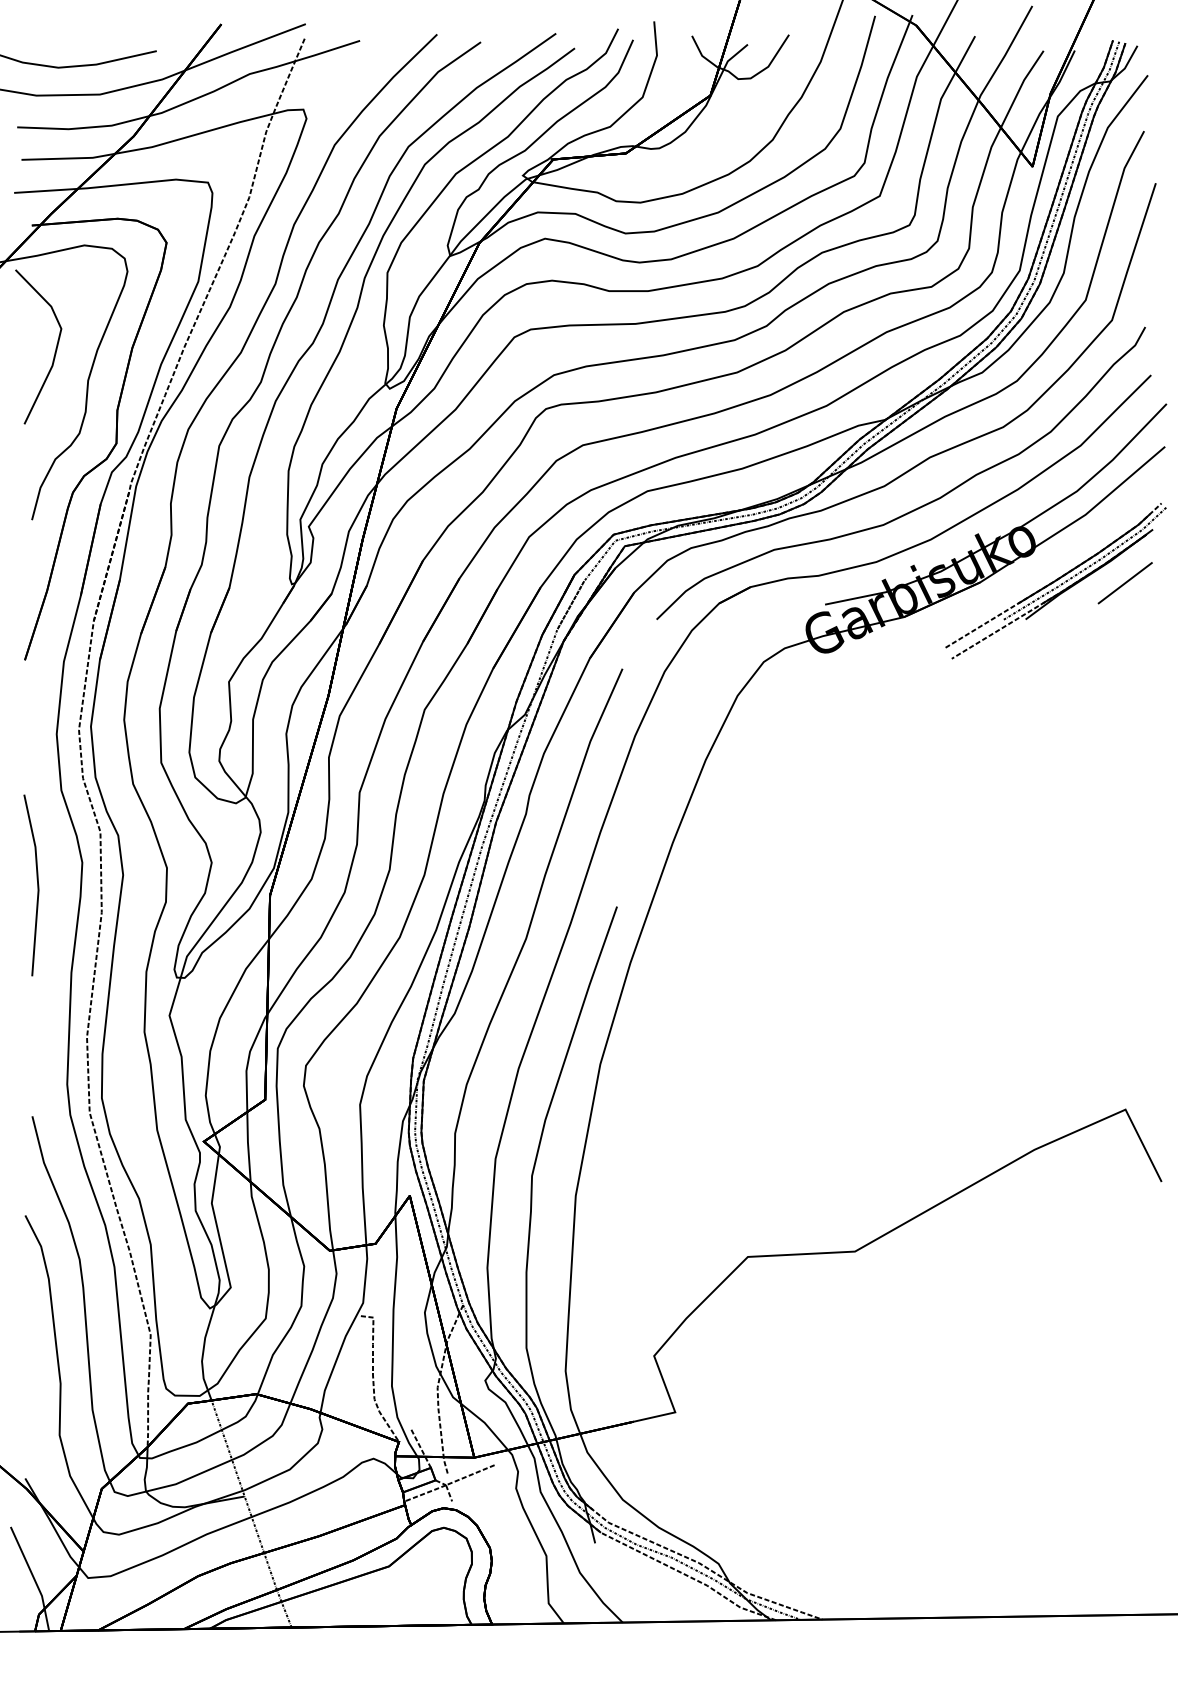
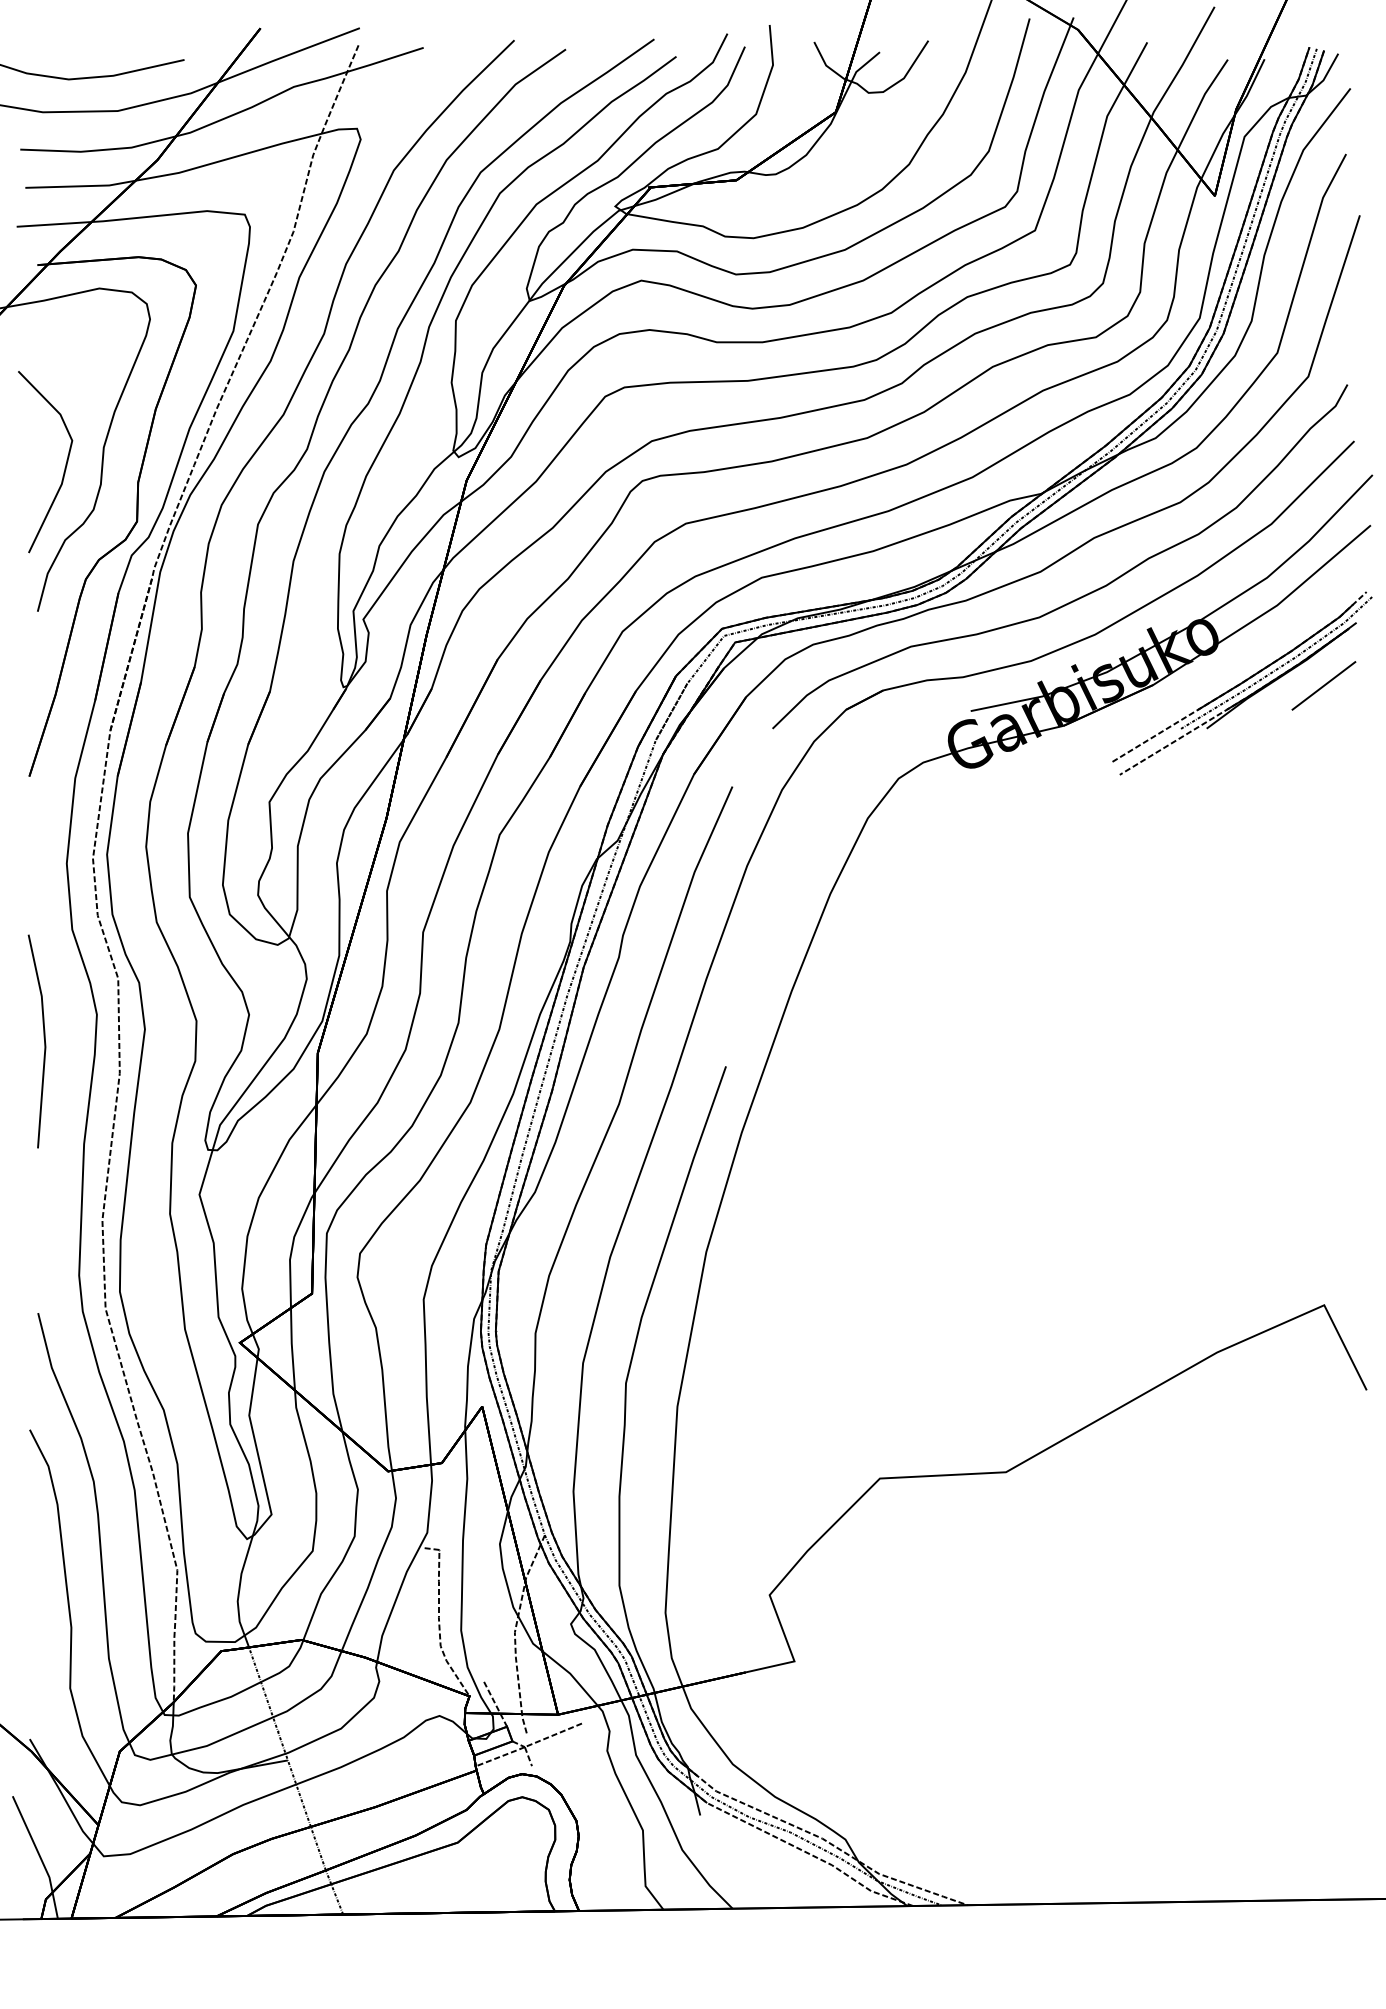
part: (54, 351) -> (64, 467), moved

